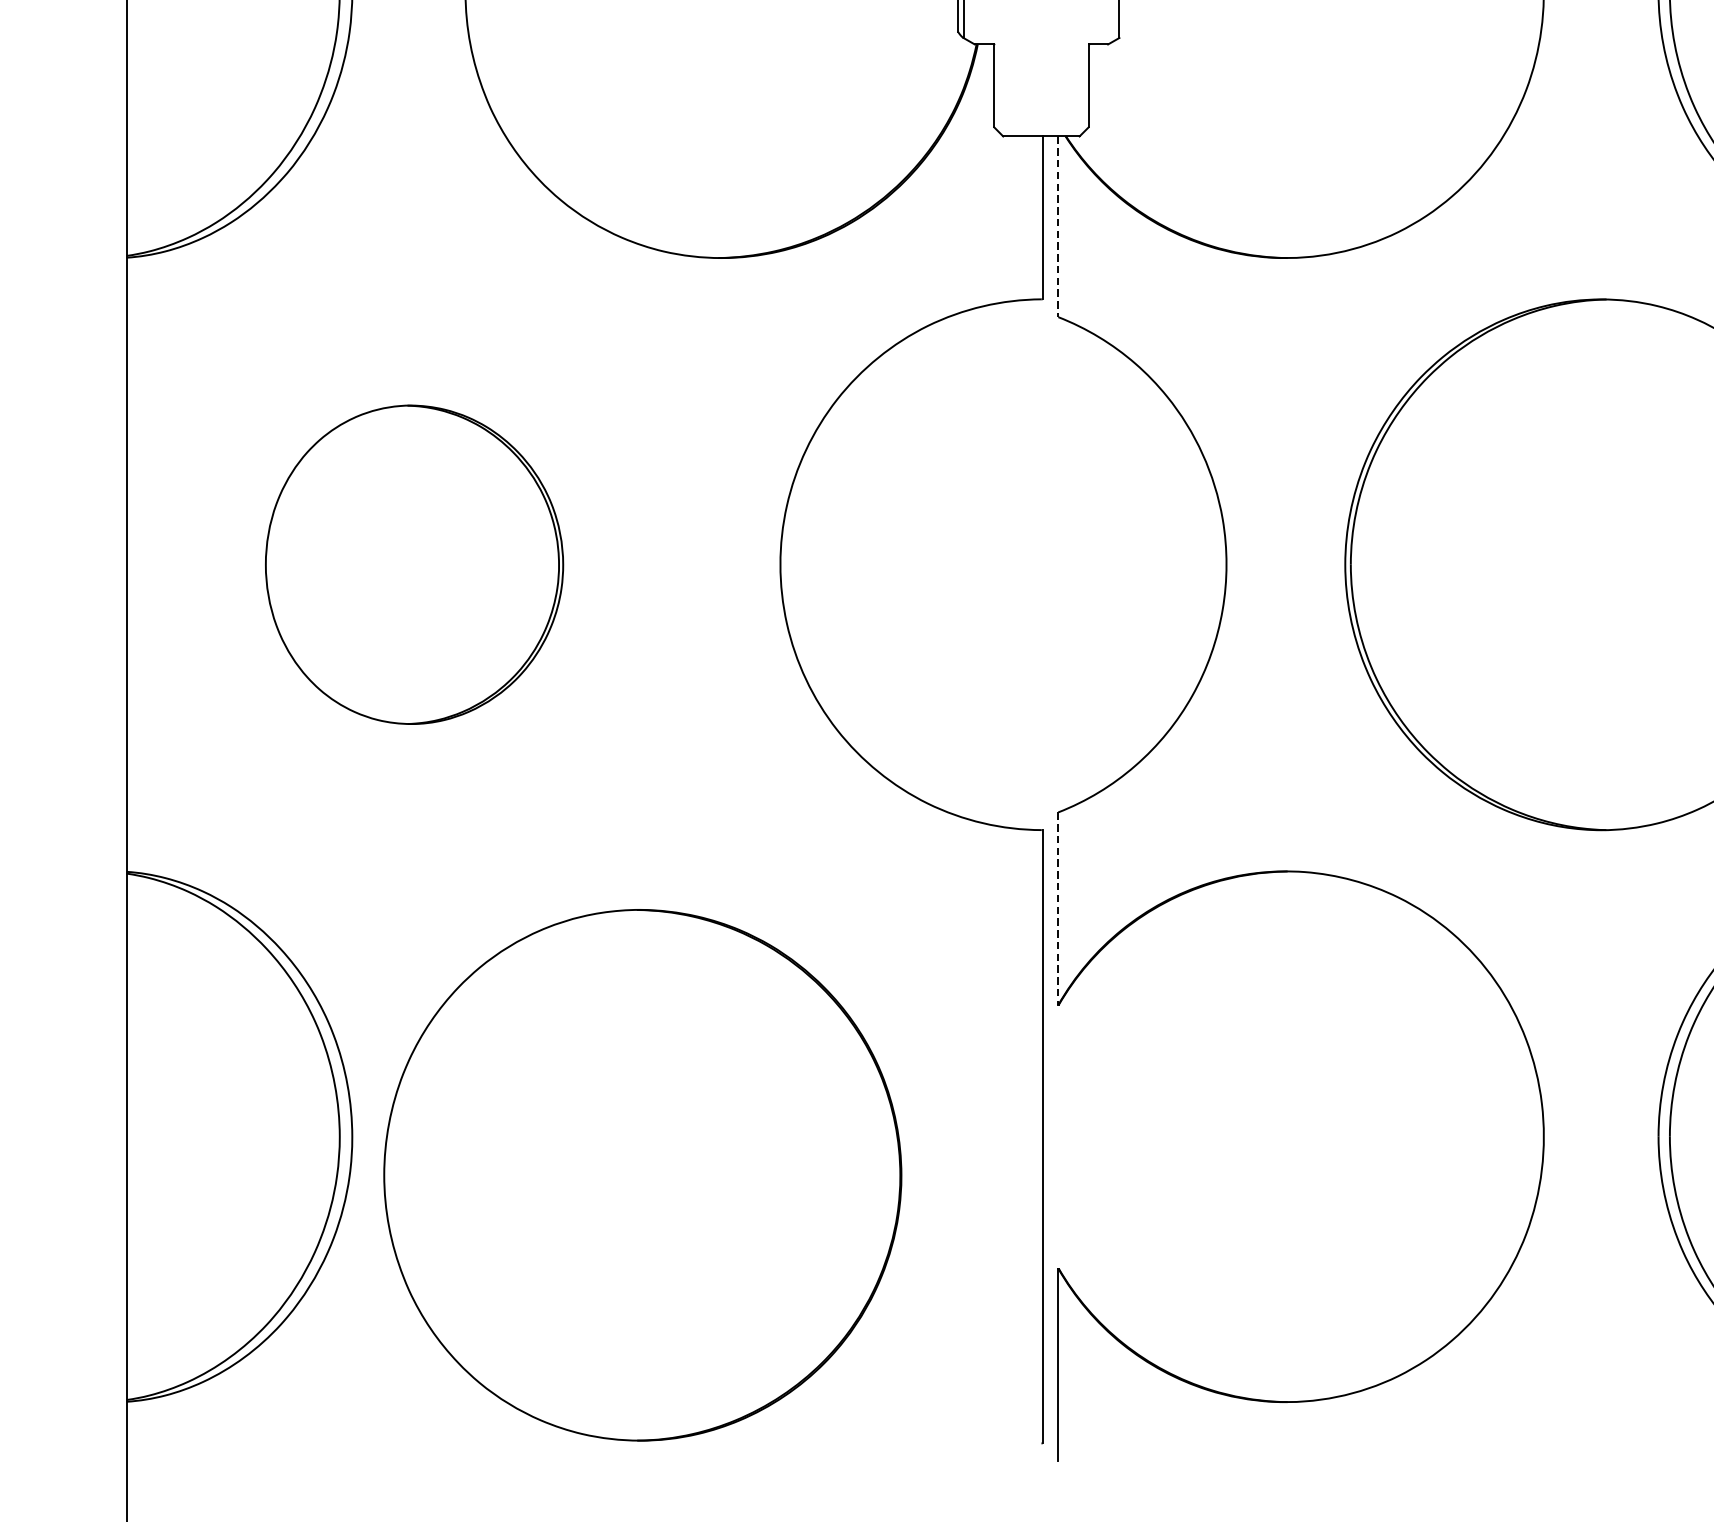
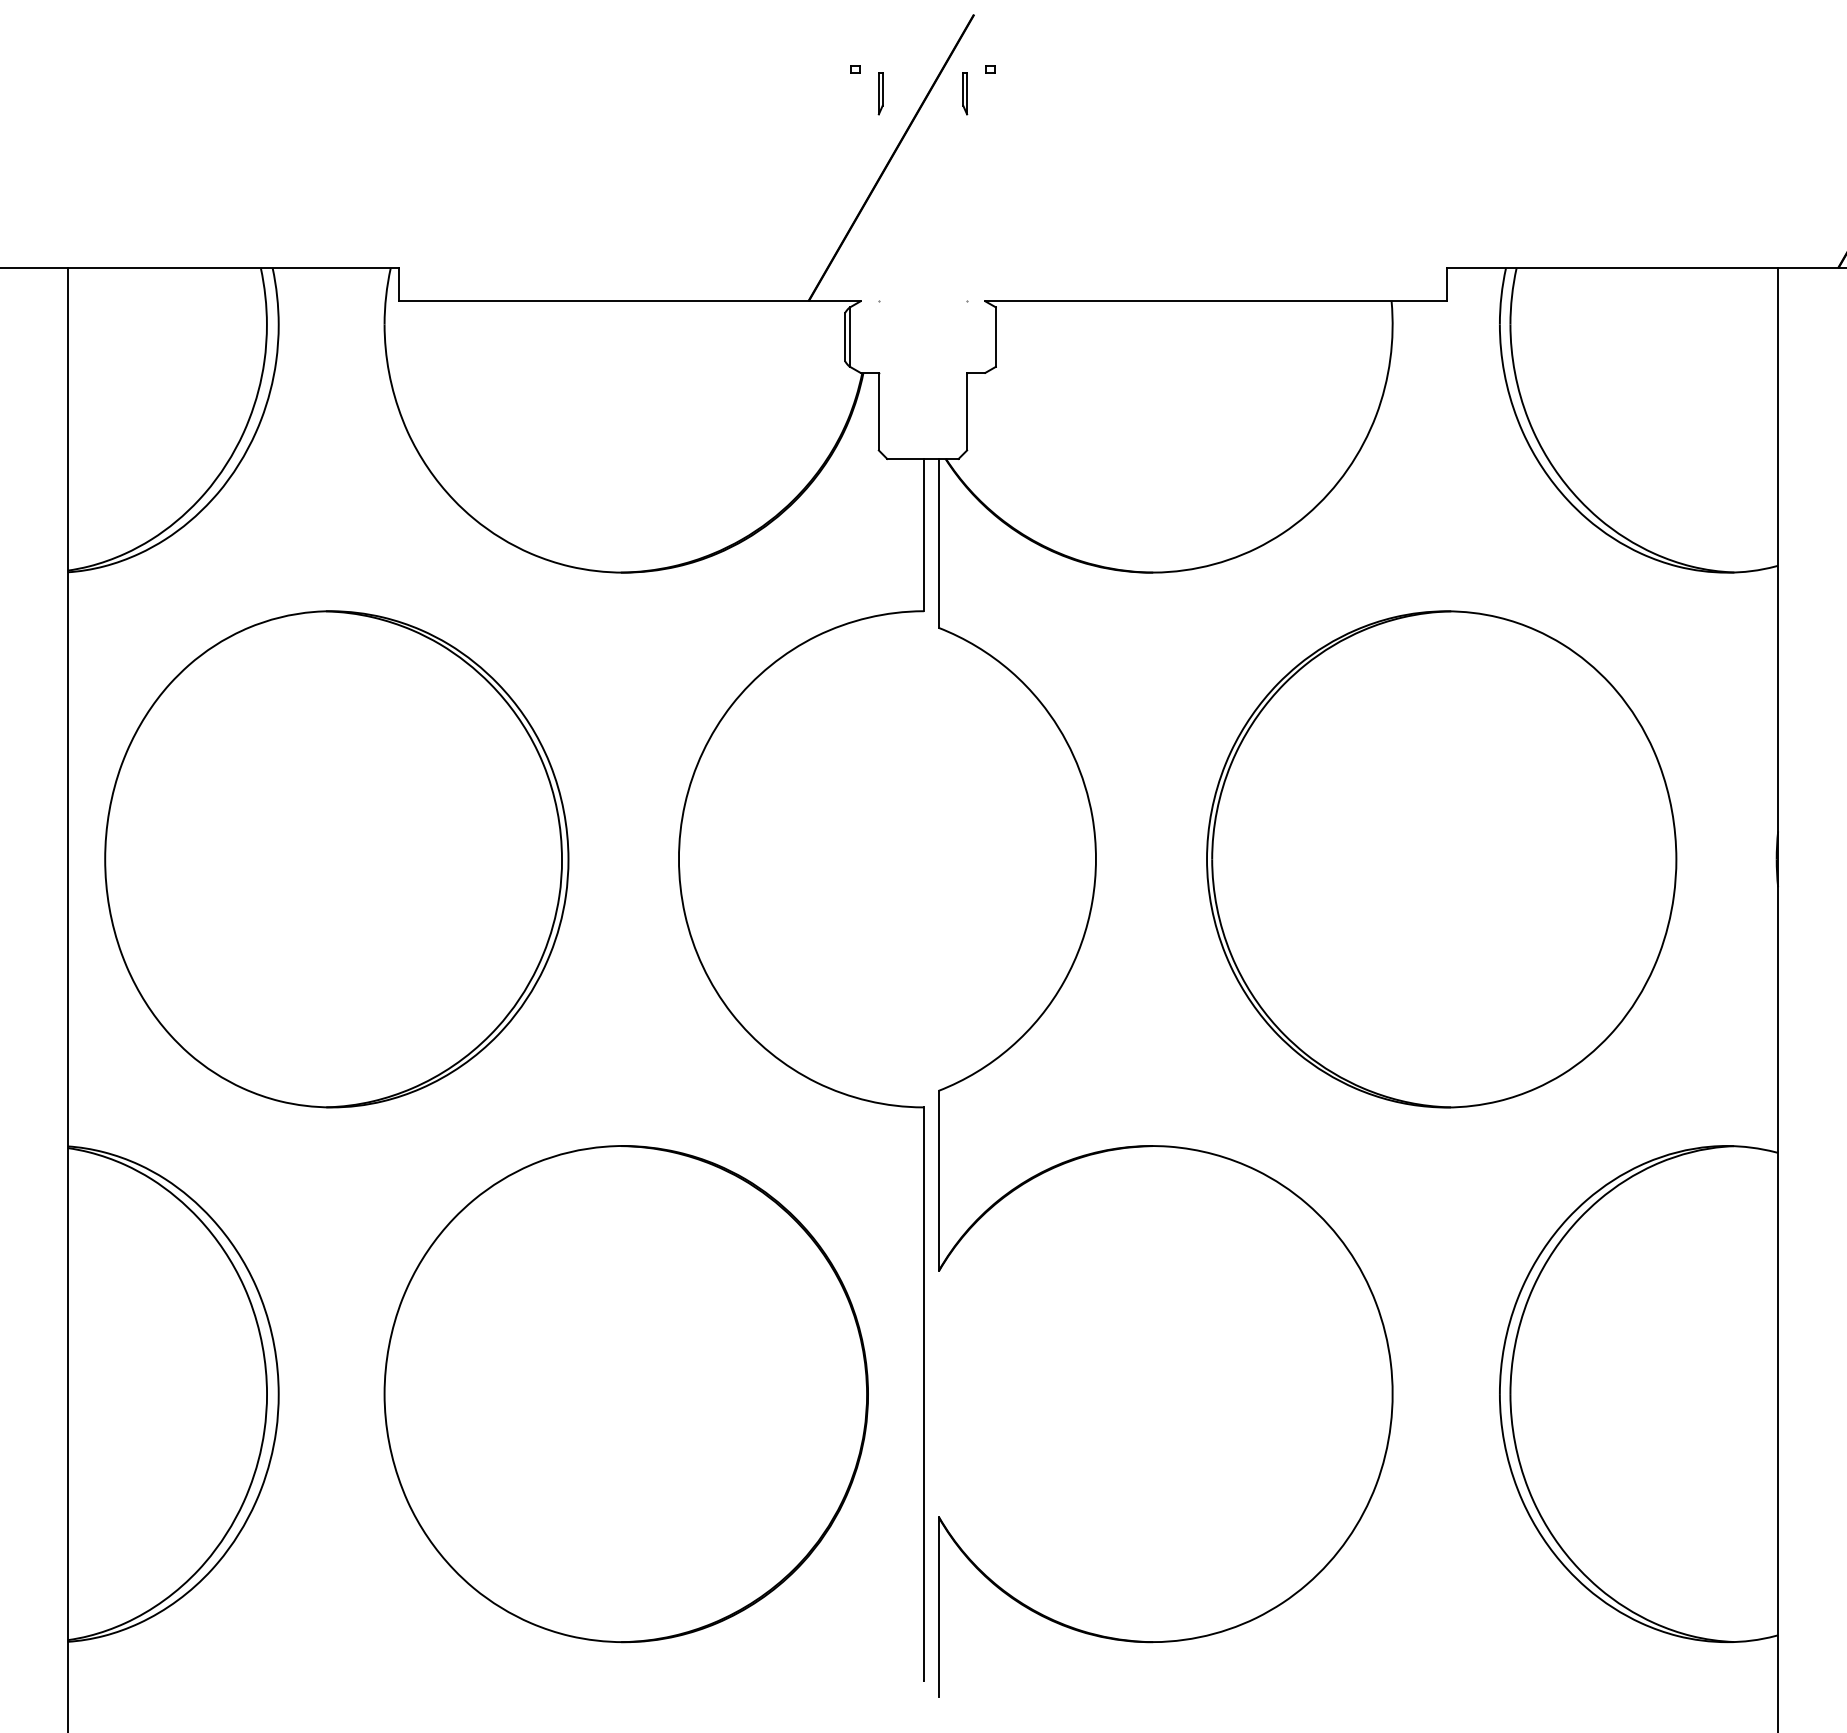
line: (1058, 226) -> (938, 543), dashed -> solid
part: (414, 564) -> (336, 859), size x1.67
line: (1058, 909) -> (938, 1181), dashed -> solid
part: (641, 1175) -> (625, 1394), moved

